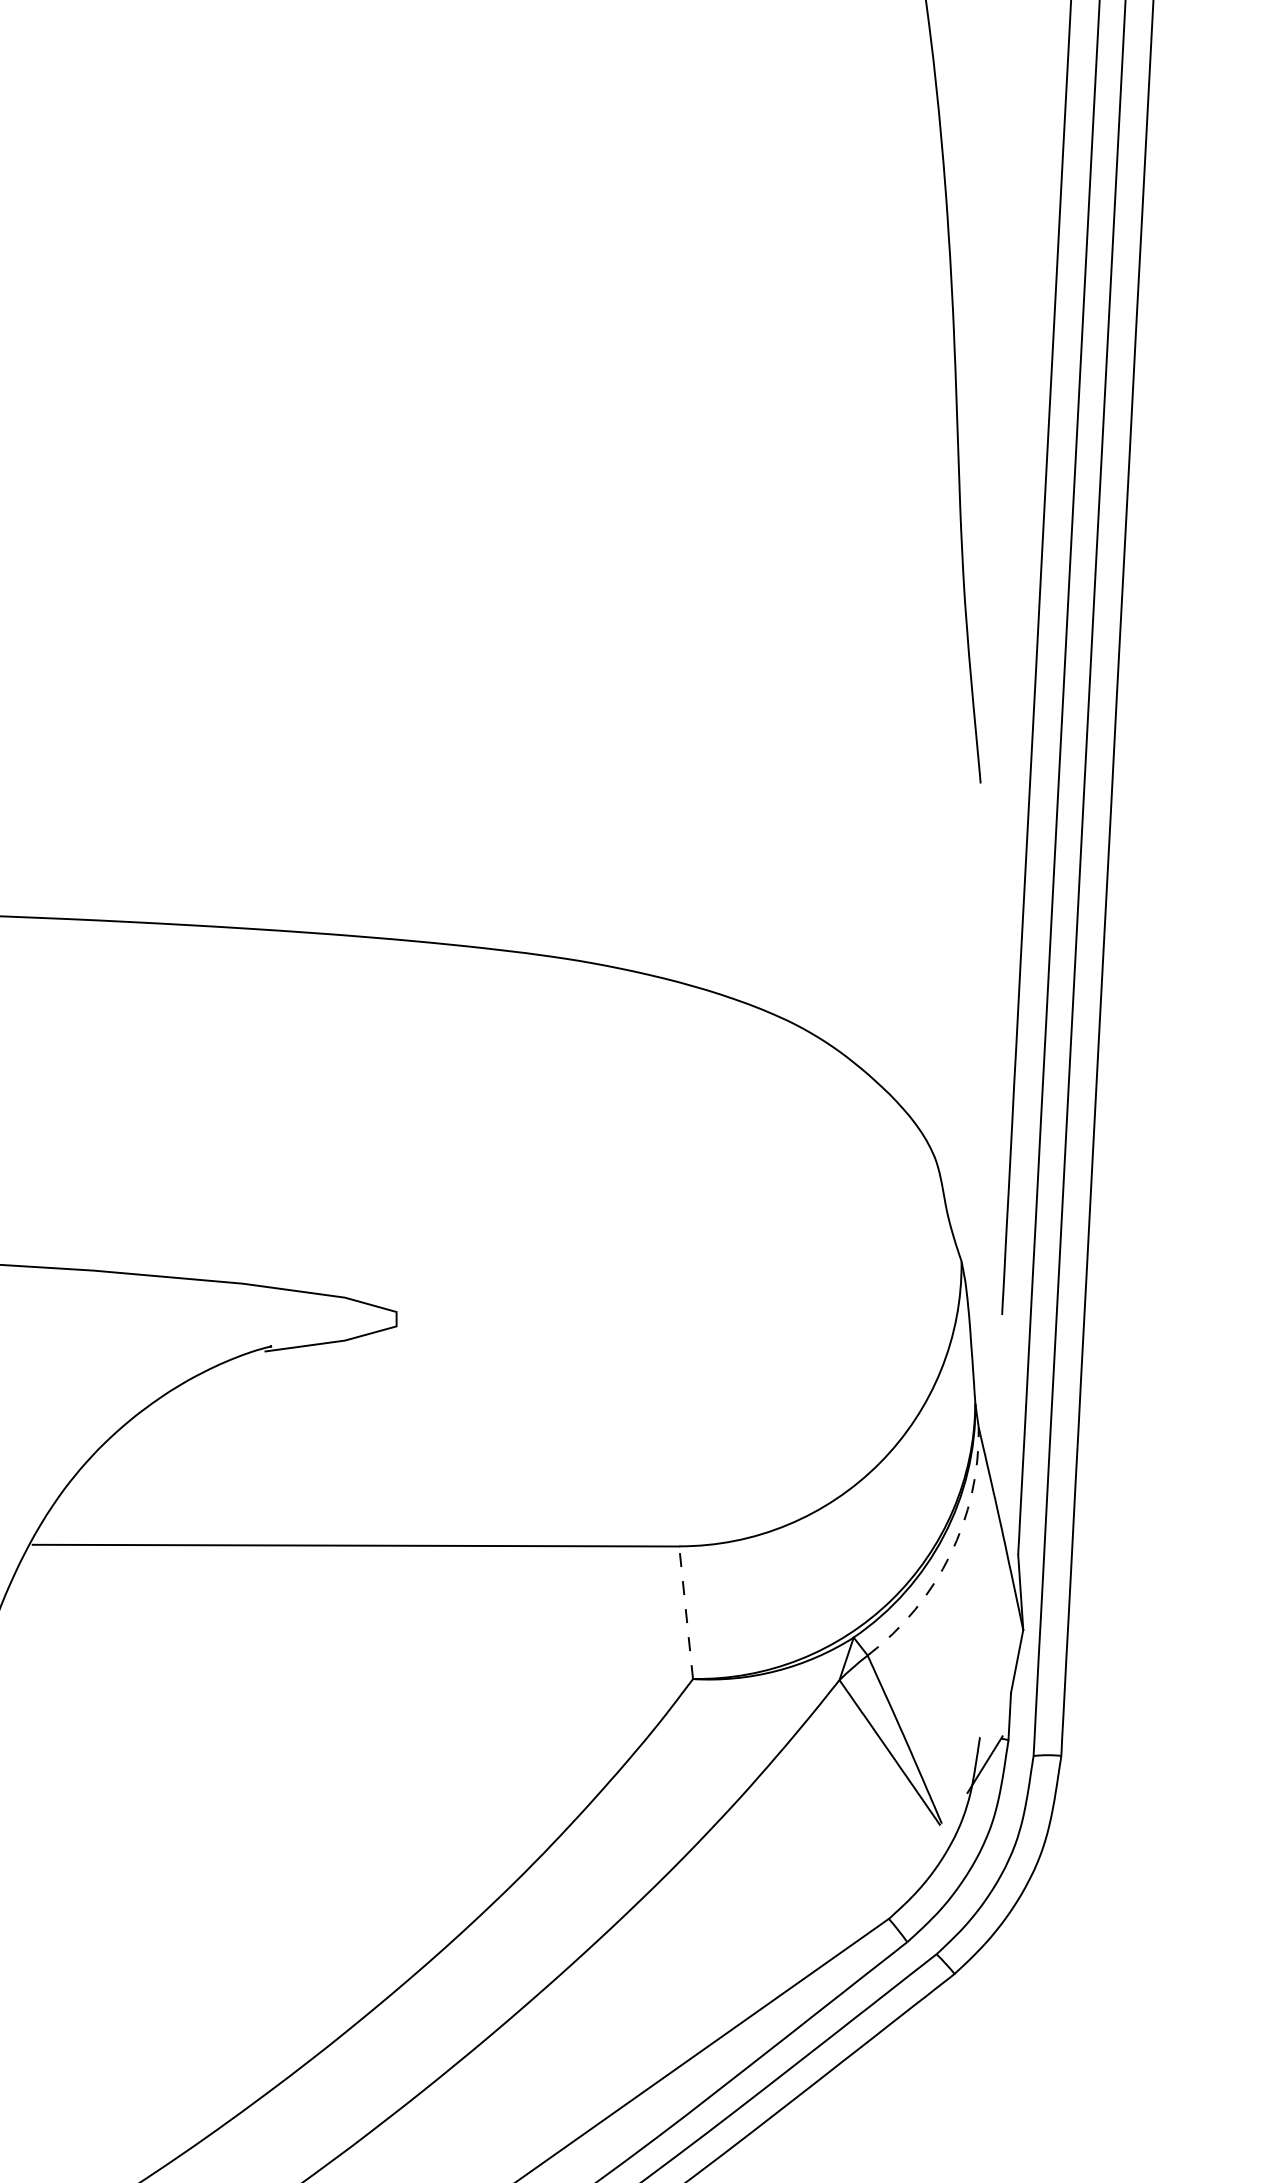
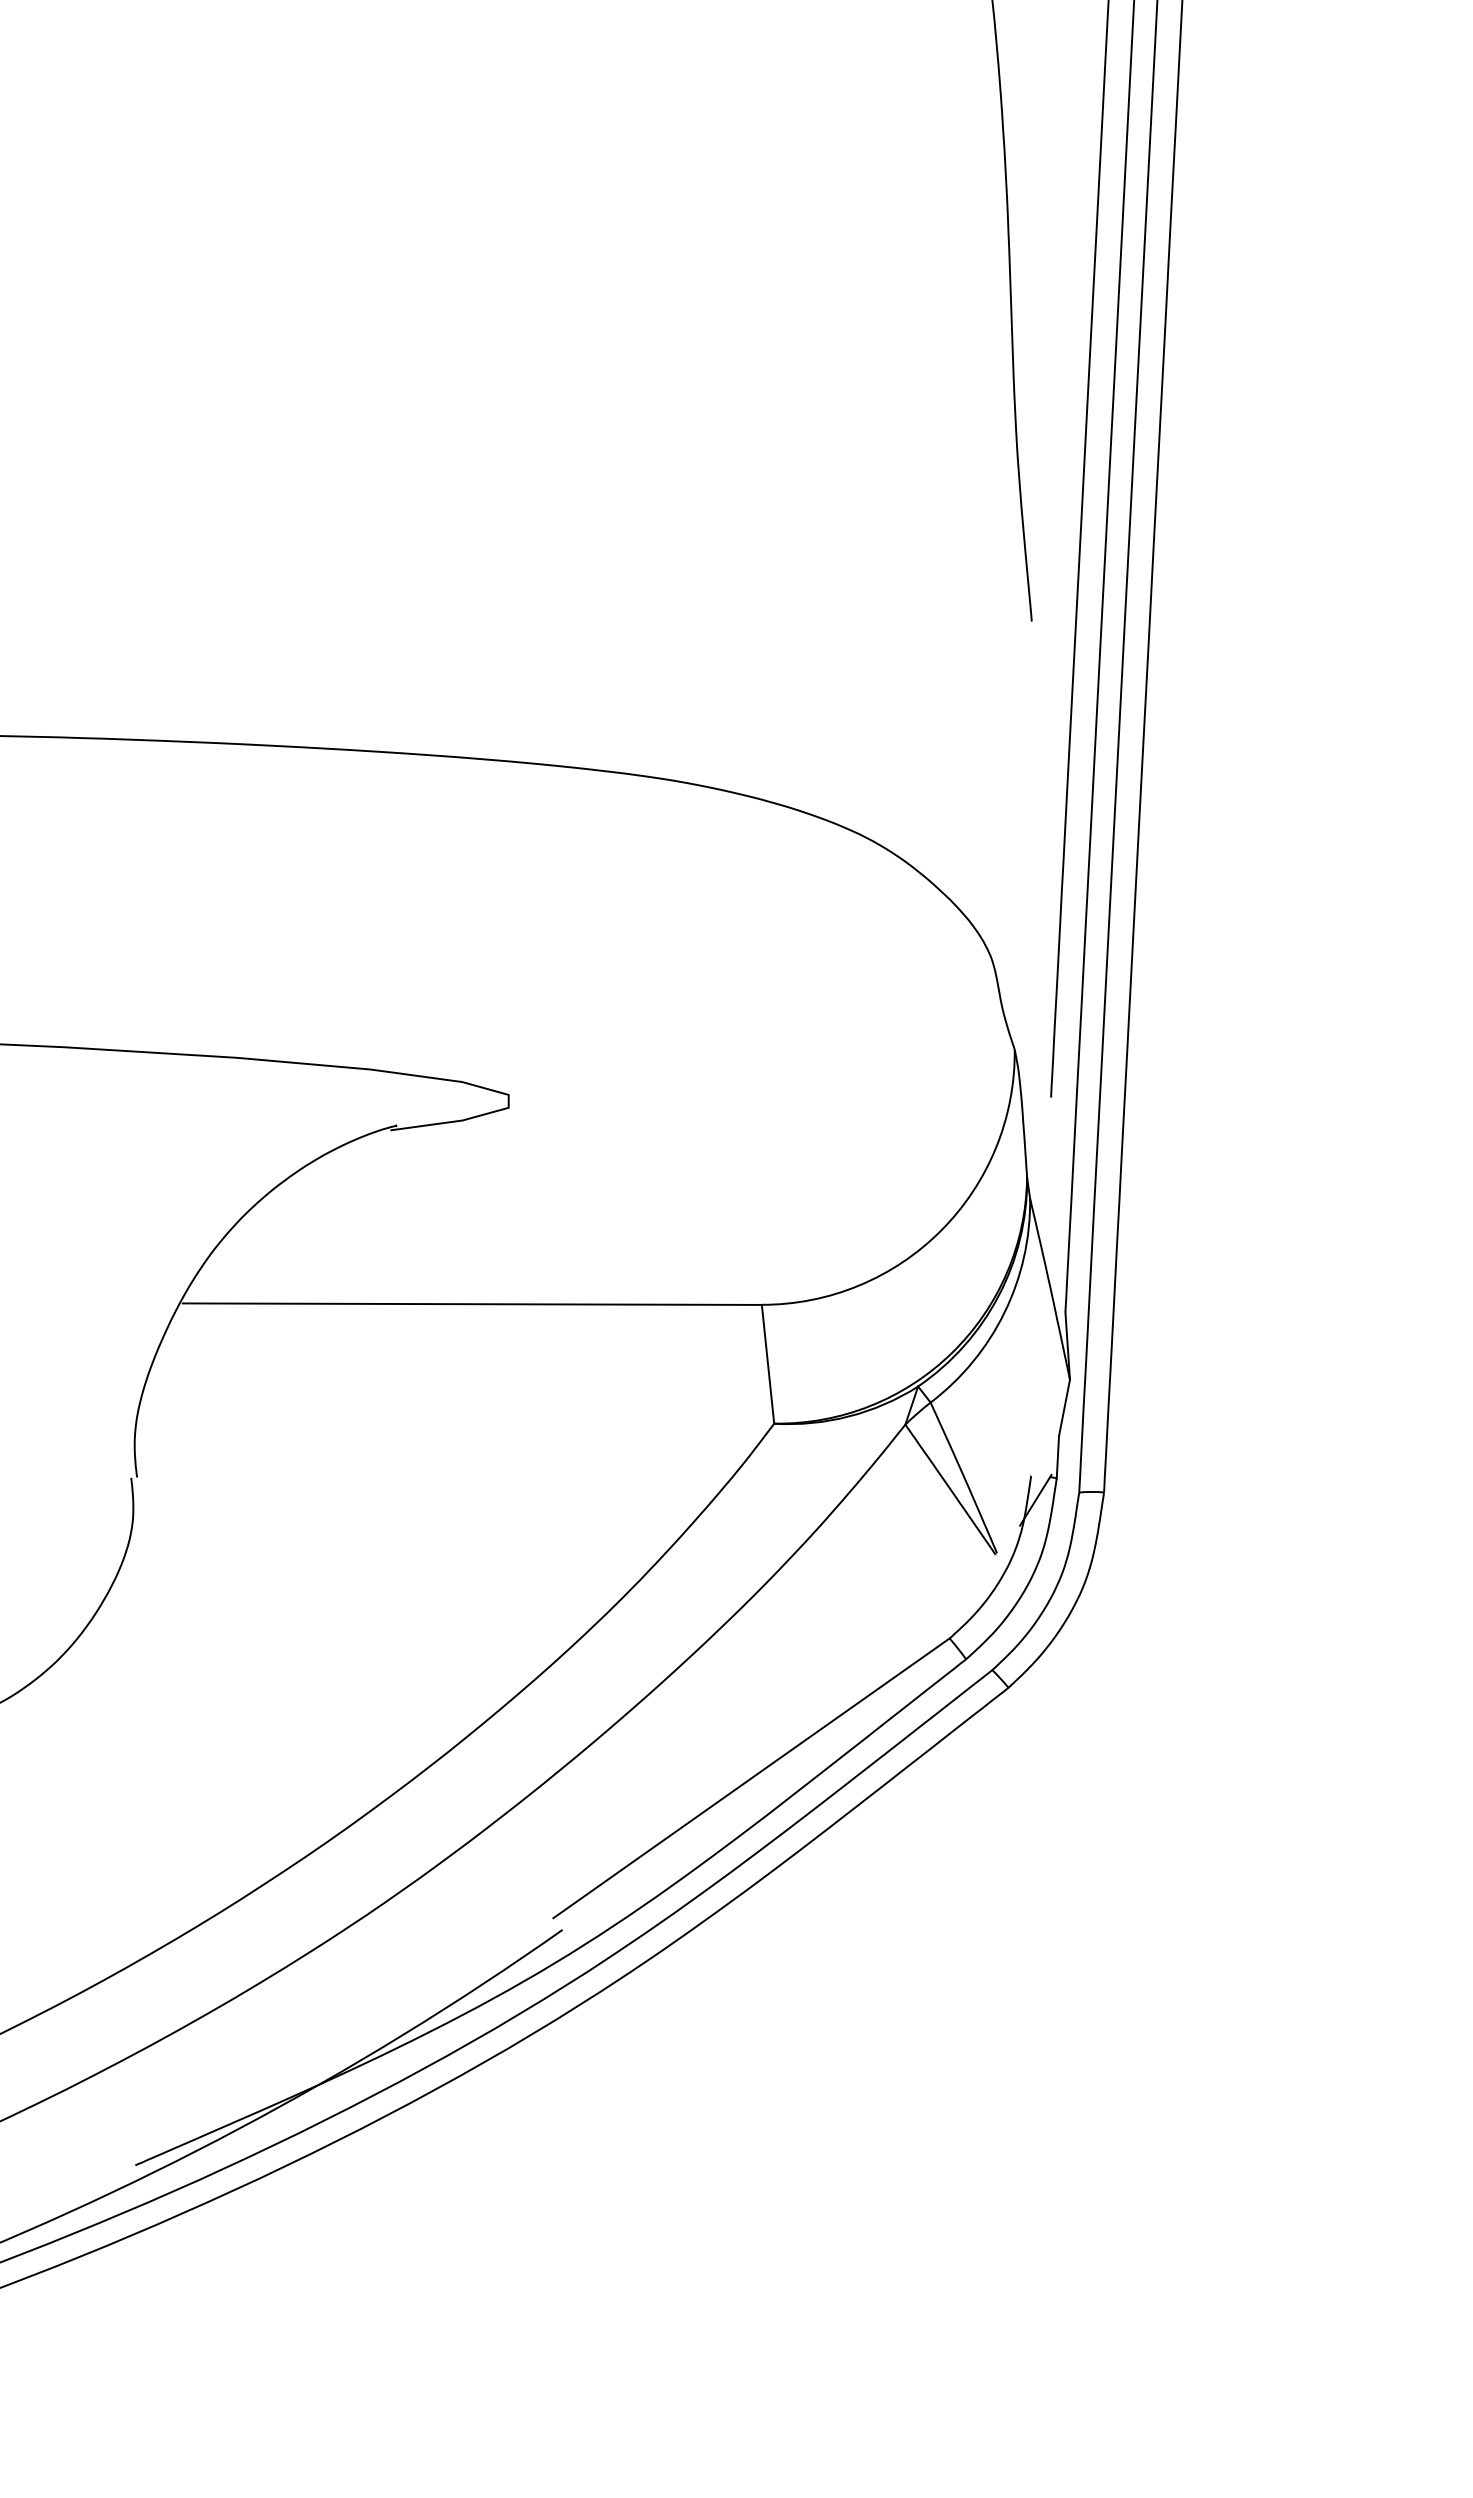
arc: (950, 1554) -> (1004, 1312), dashed -> solid
line: (686, 1612) -> (768, 1364), dashed -> solid

